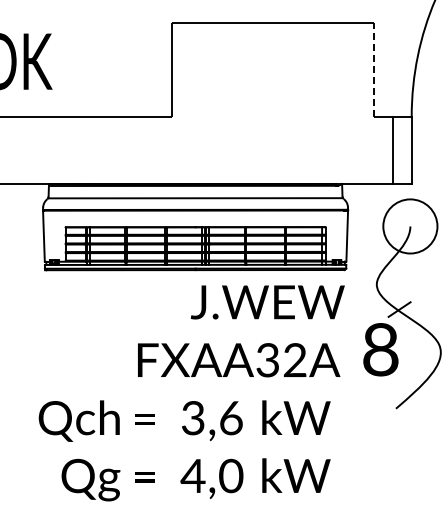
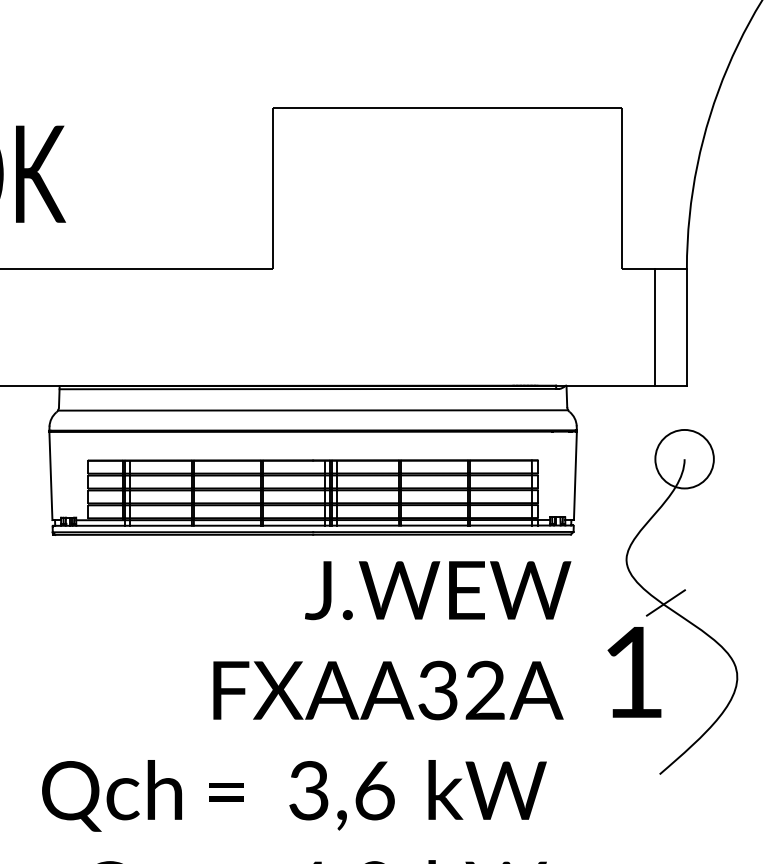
line: (374, 69) -> (622, 187), dashed -> solid
circle: (410, 226) -> (684, 459), size x0.62
text: (380, 349) -> (632, 671), 8 -> 1

